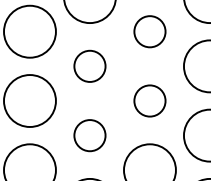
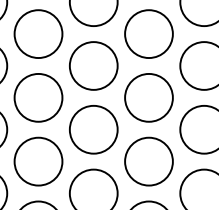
circle: (149, 32) -> (148, 34), size x1.67
circle: (89, 65) -> (93, 65), size x1.67
circle: (149, 100) -> (148, 97), size x1.67
circle: (89, 135) -> (93, 129), size x1.67

